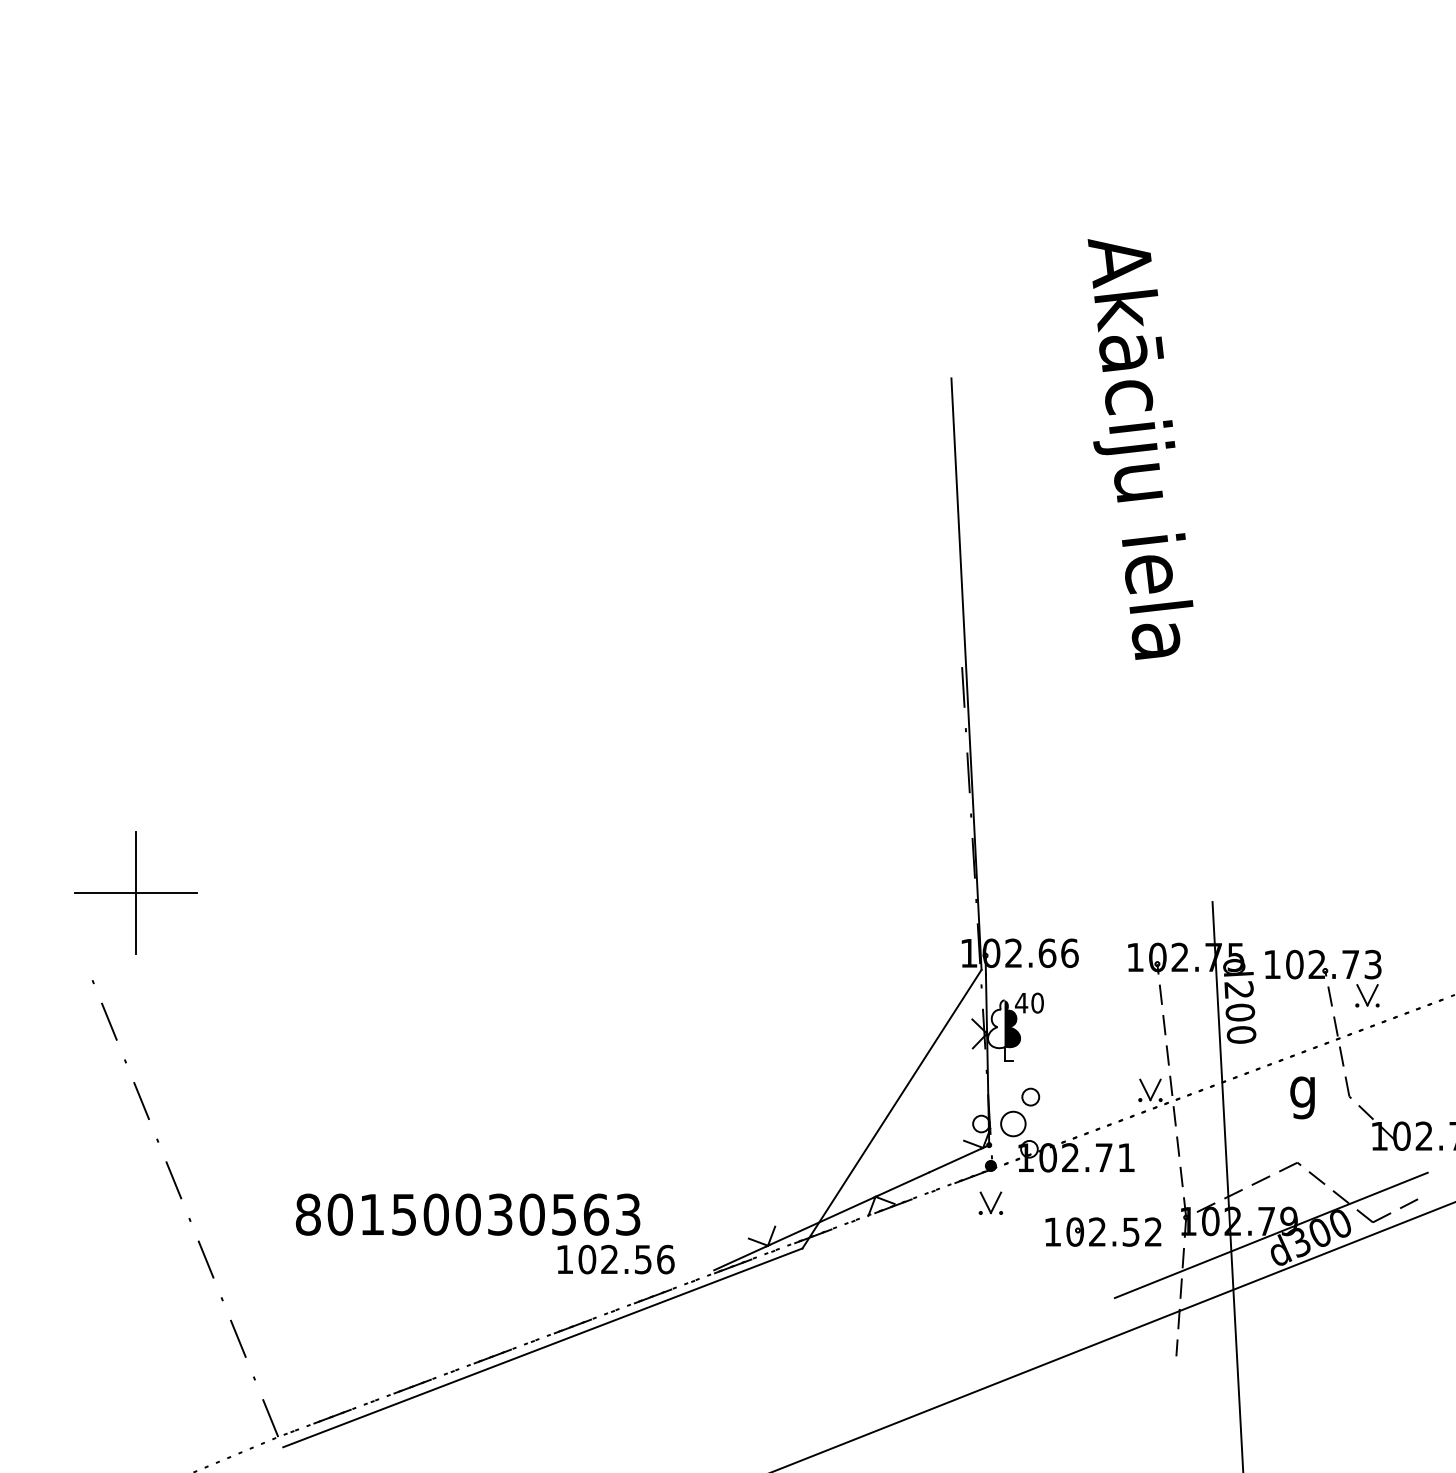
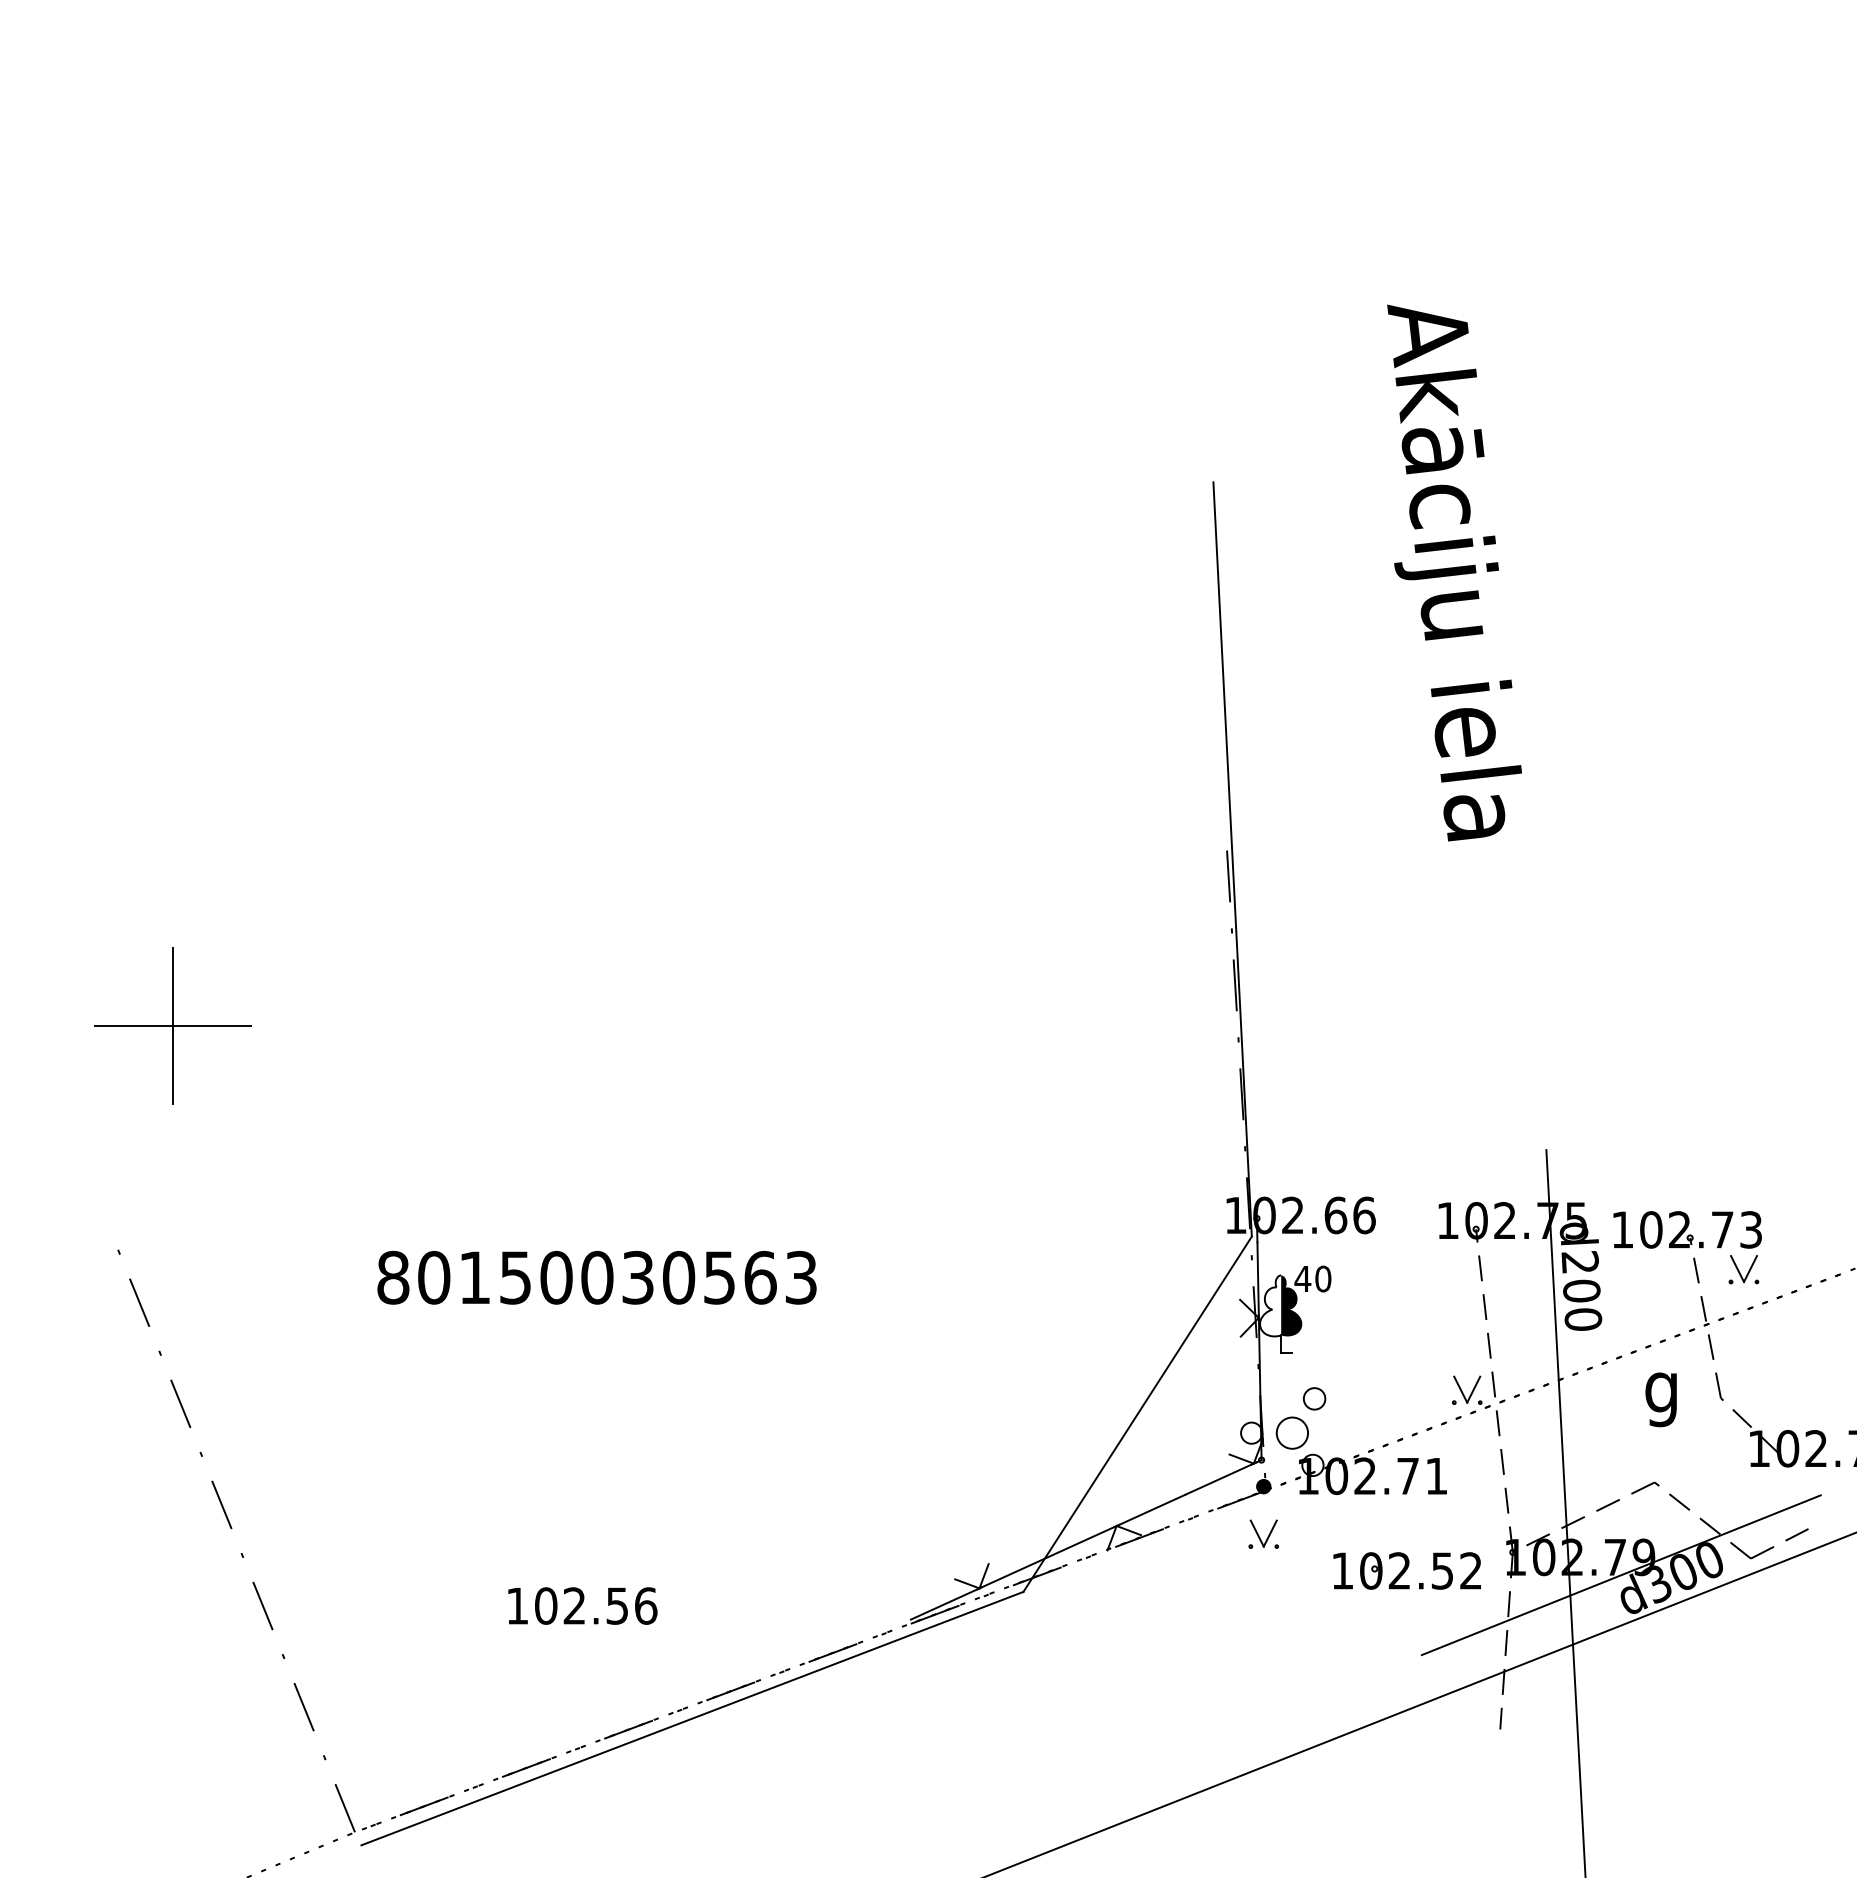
part: (135, 892) -> (172, 1025), moved
text: (467, 1214) -> (596, 1277), moved
text: (615, 1259) -> (582, 1605), moved

